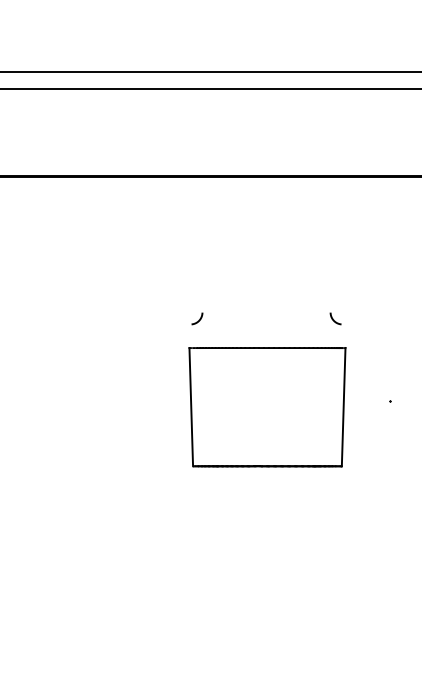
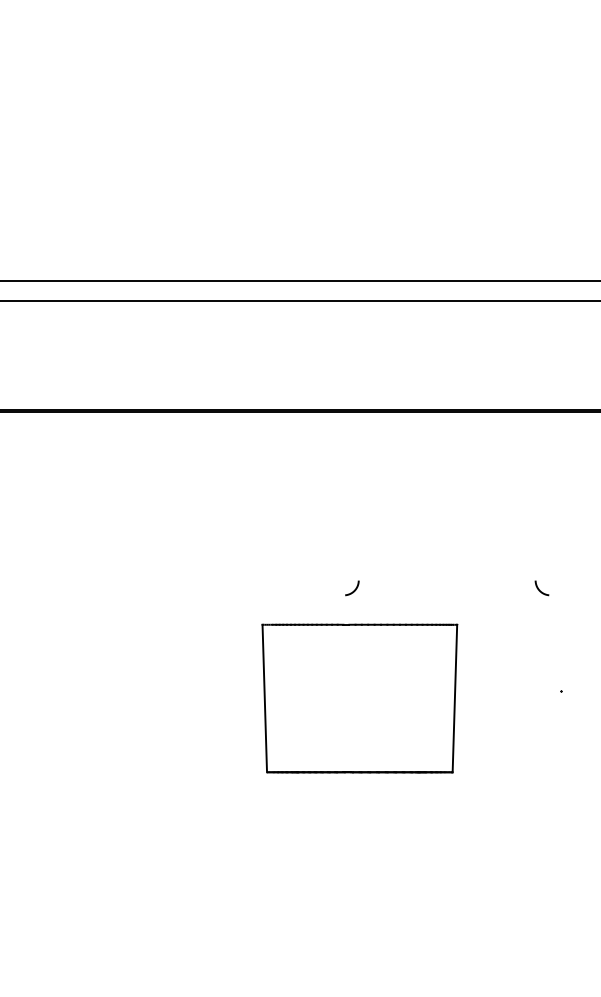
curve: (333, 318) -> (539, 588), moved
curve: (199, 319) -> (354, 589), moved
part: (267, 407) -> (359, 698), moved

